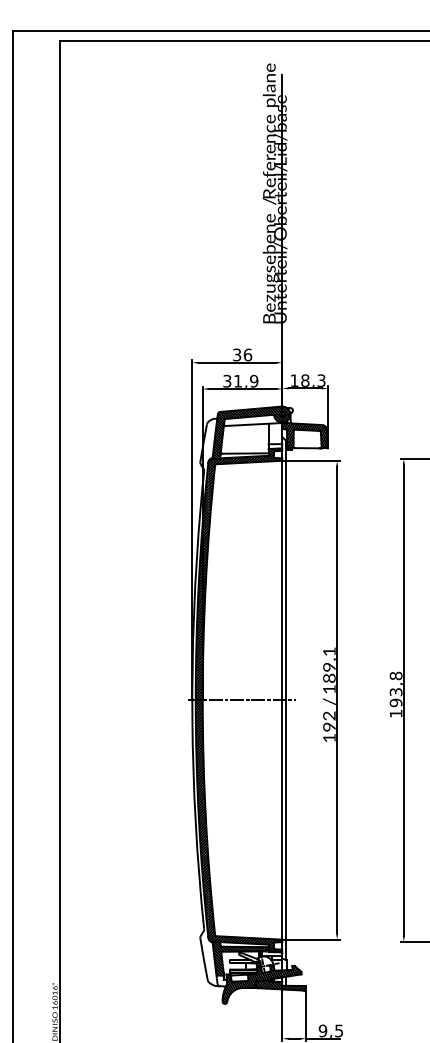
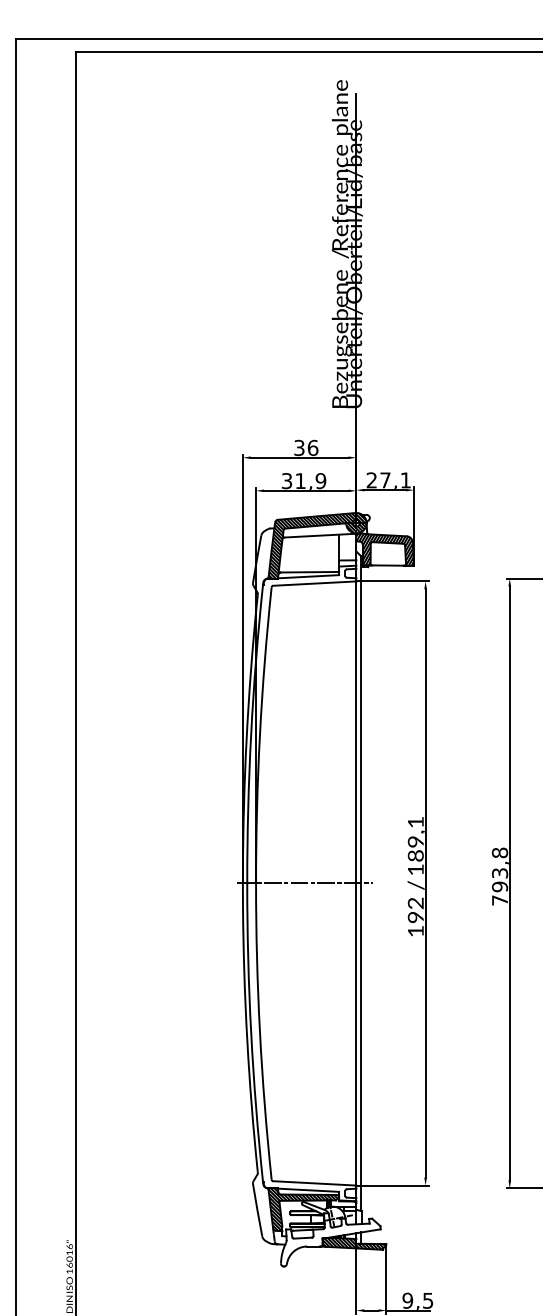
text: (307, 380) -> (388, 480), 18,3 -> 27,1
hatch: (238, 700) -> (301, 883), removed
text: (395, 713) -> (499, 900), 193,8 -> 793,8
hatch: (261, 982) -> (330, 1239), removed

